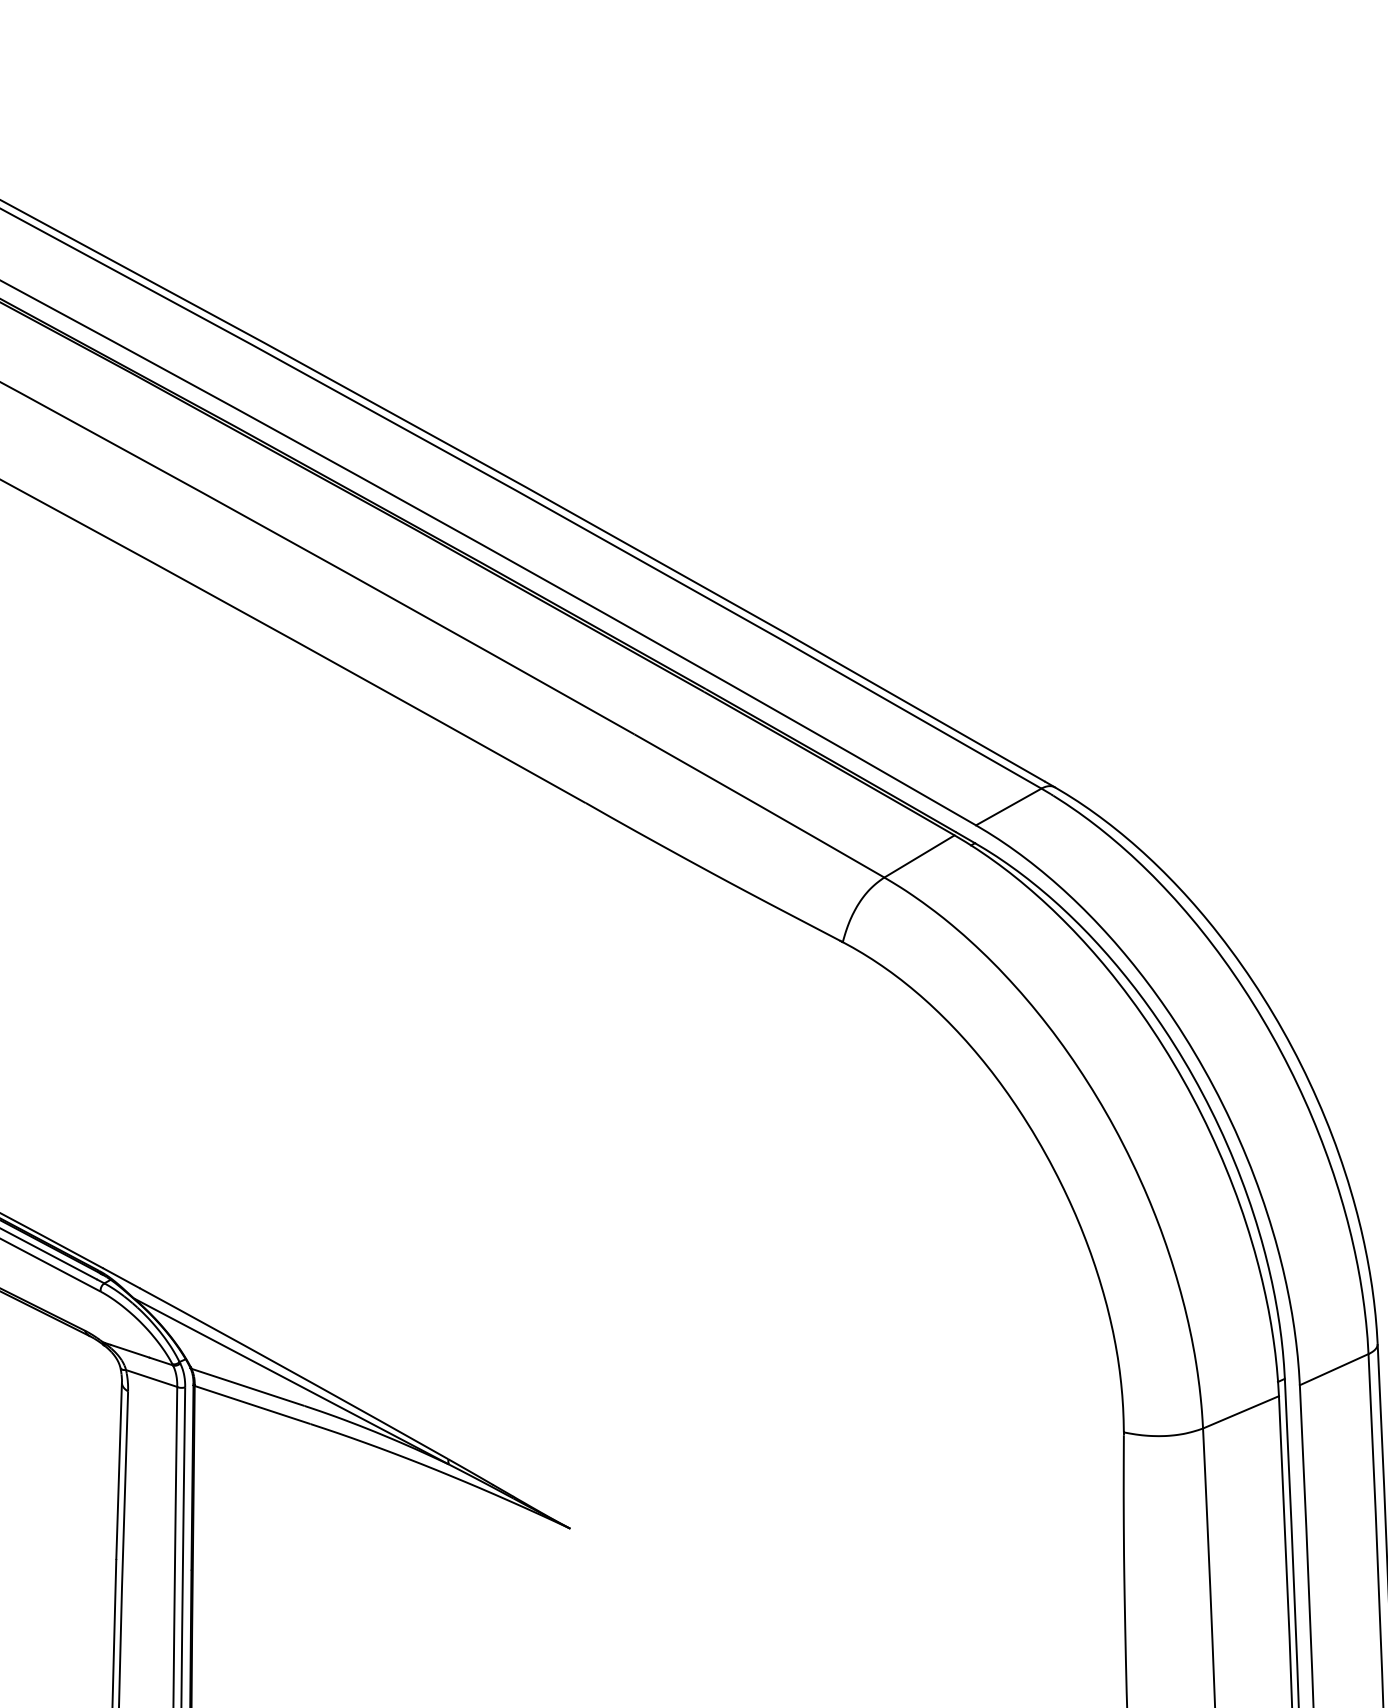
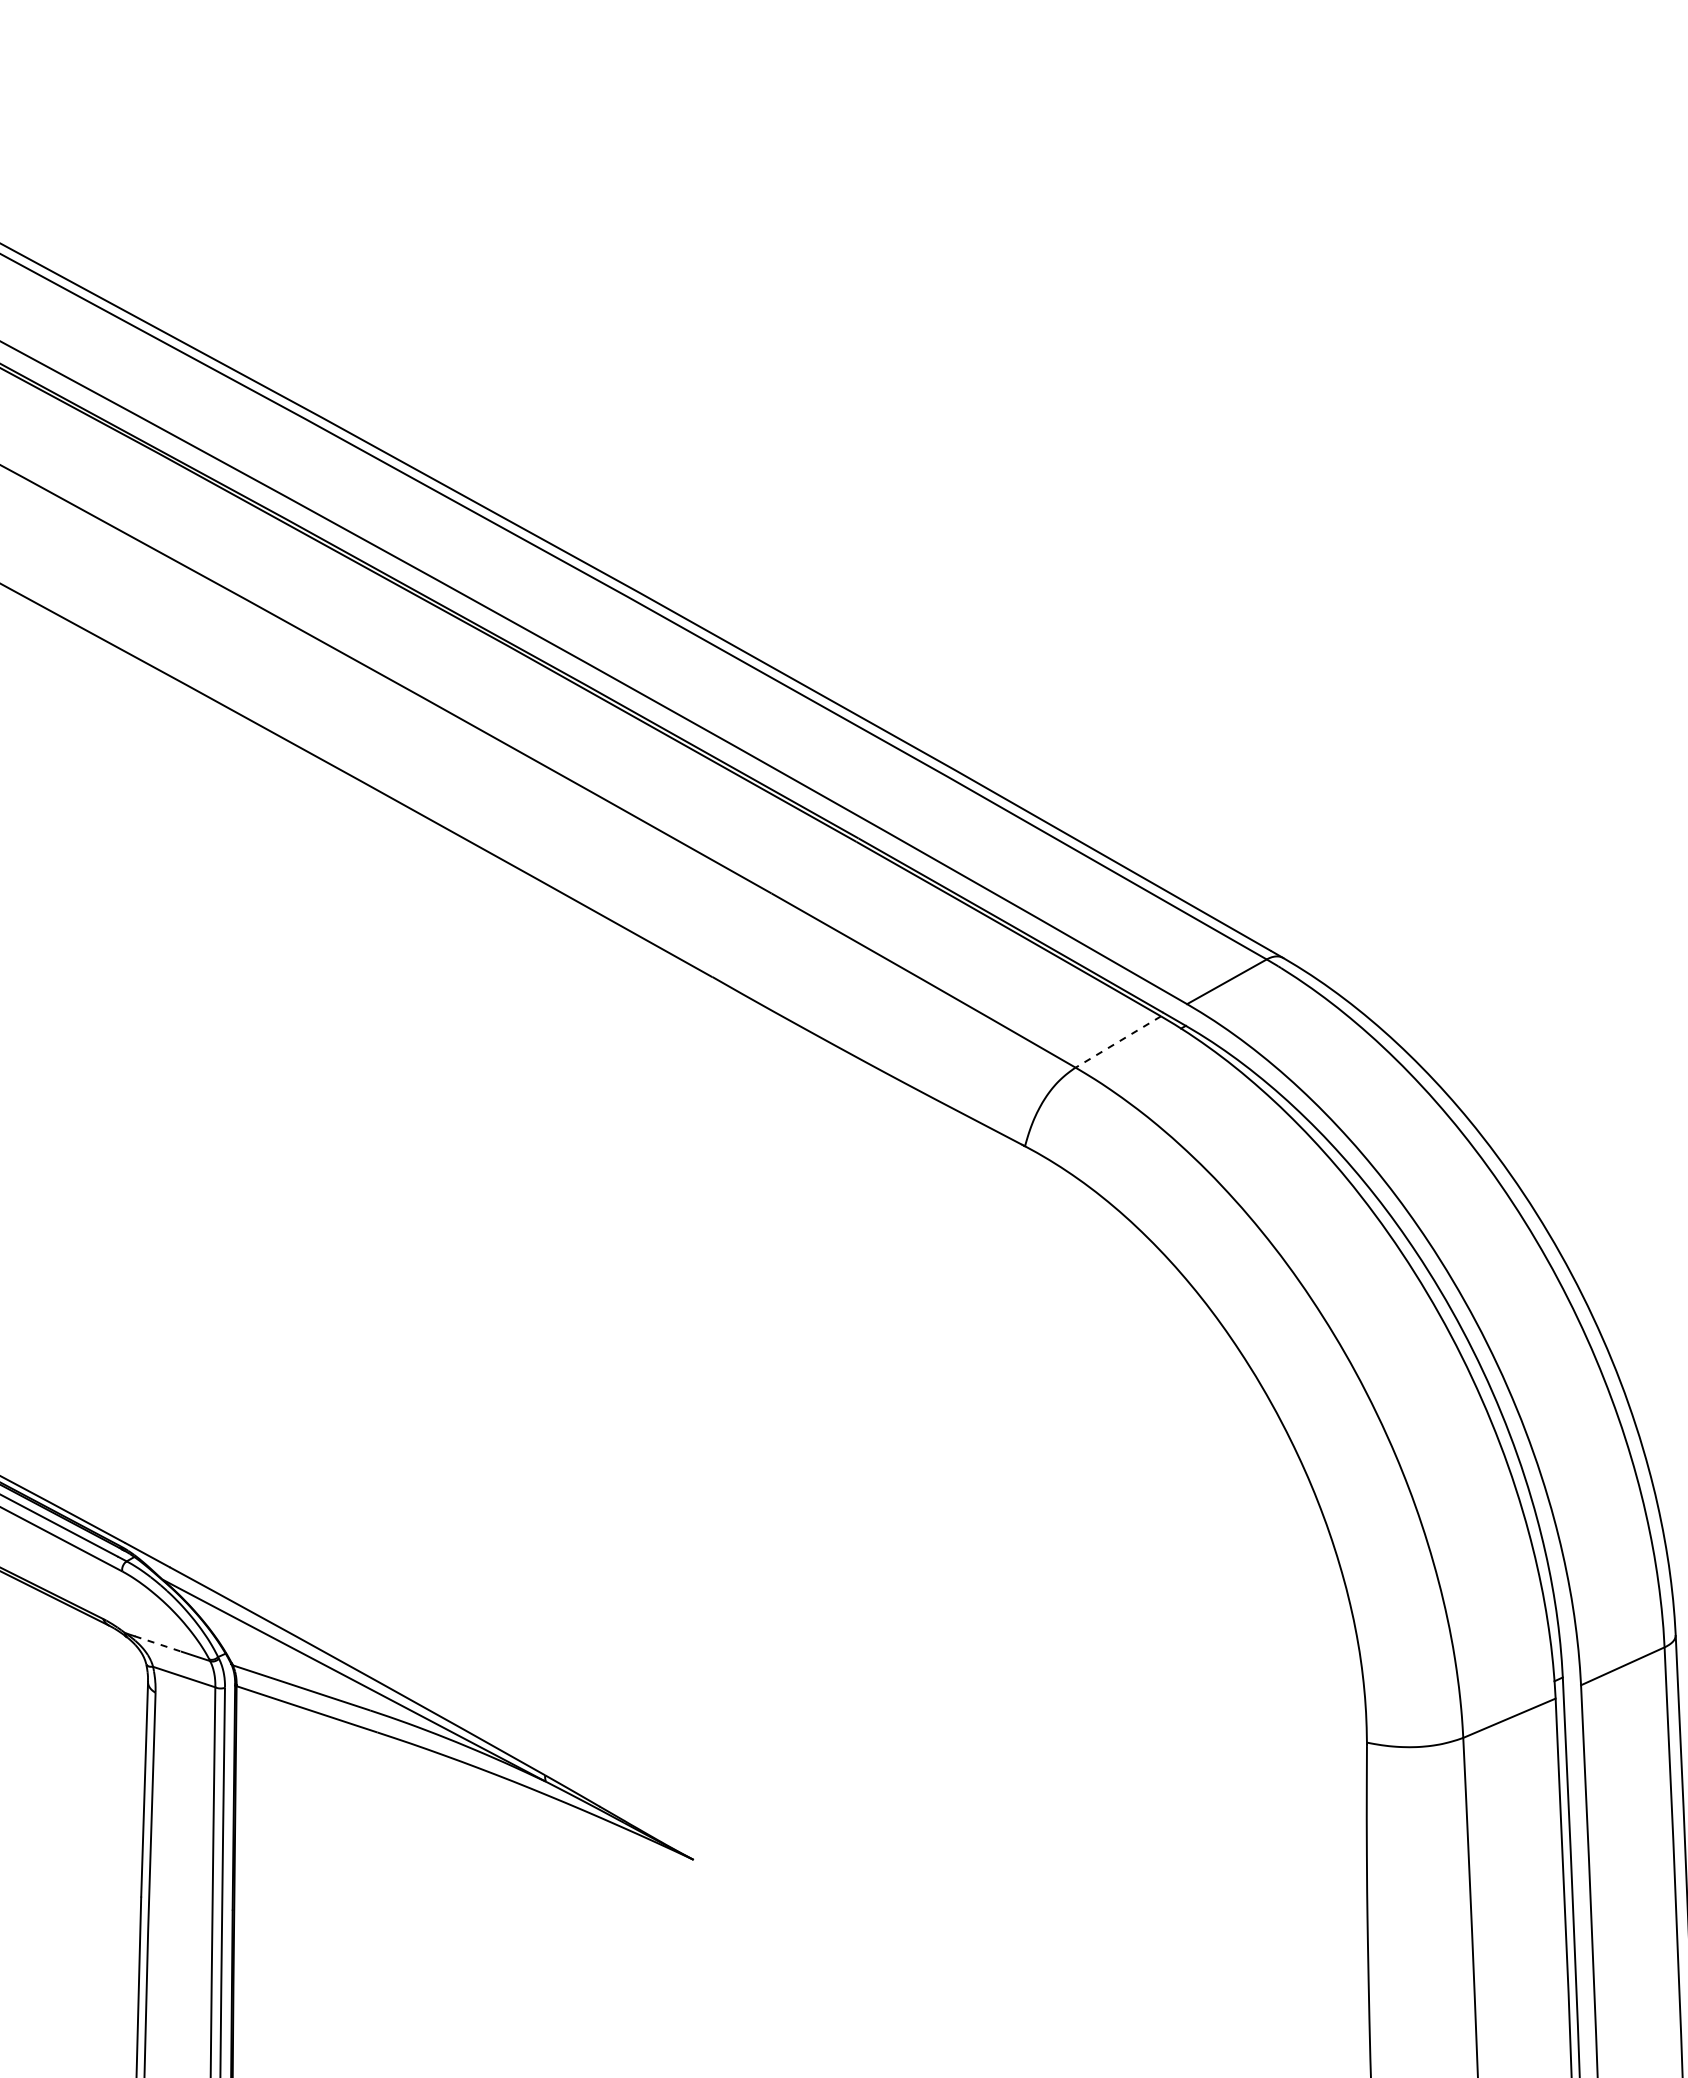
line: (919, 856) -> (1118, 1042), solid -> dashed
line: (130, 1351) -> (158, 1644), solid -> dashed

